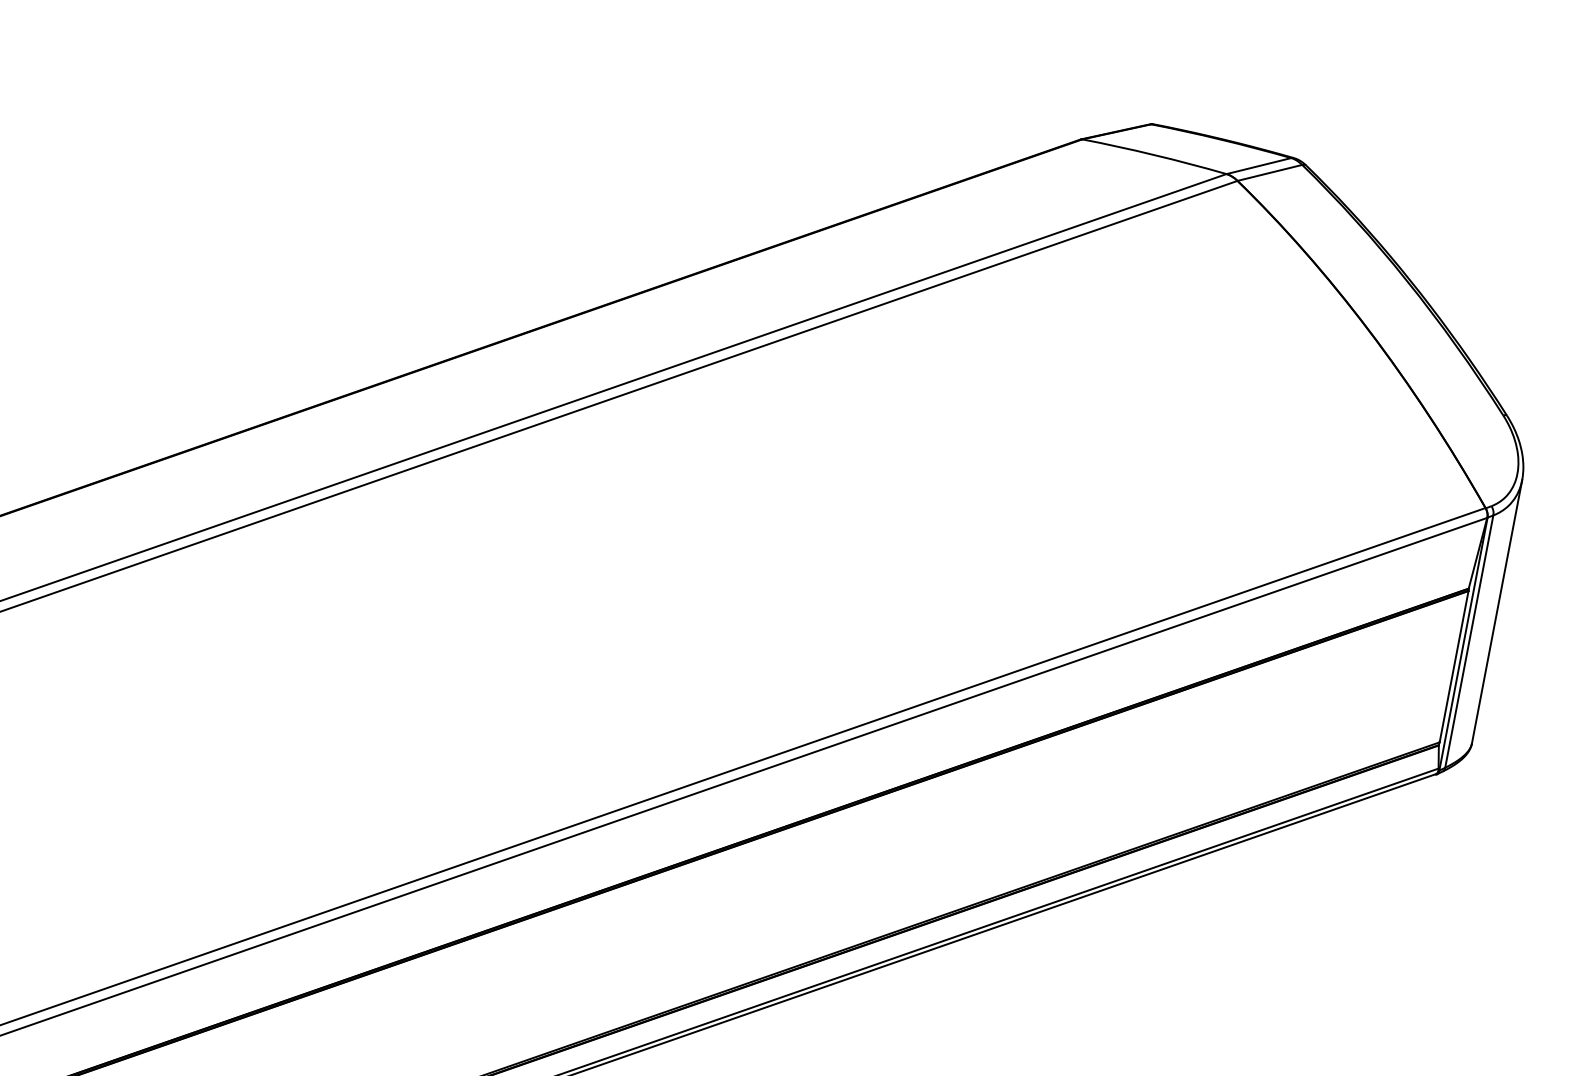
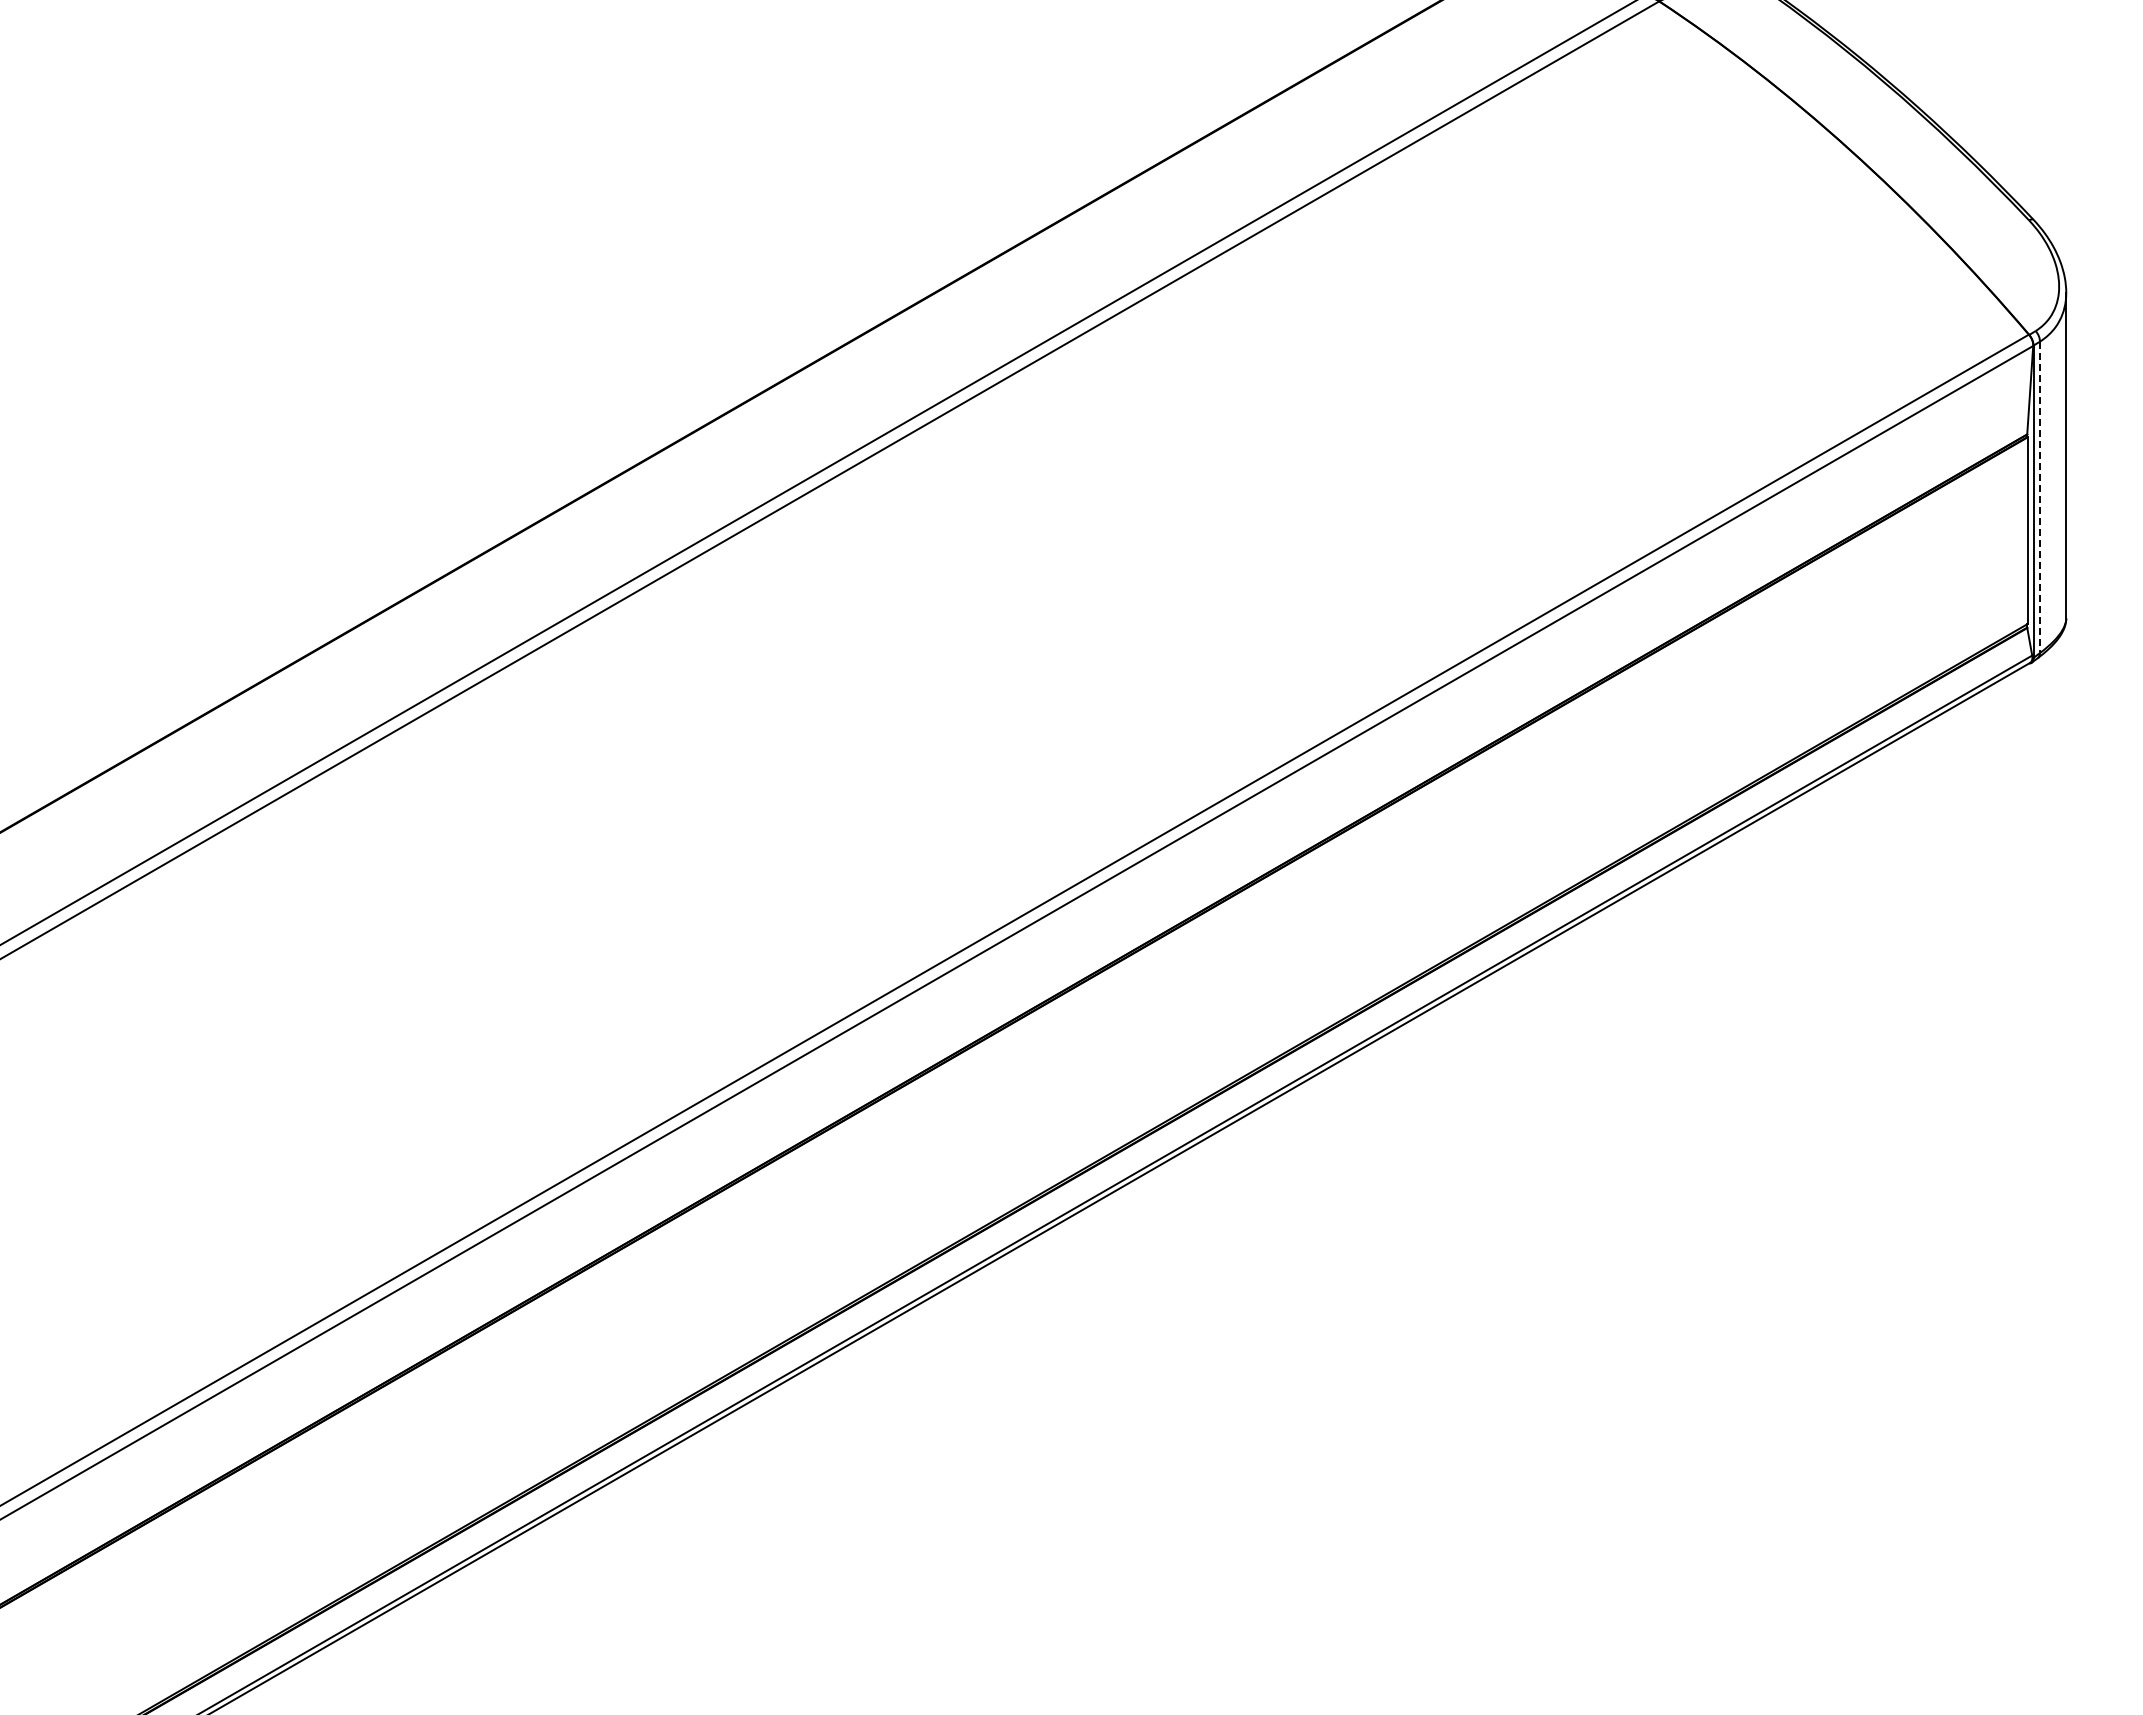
line: (1468, 641) -> (2039, 497), solid -> dashed

